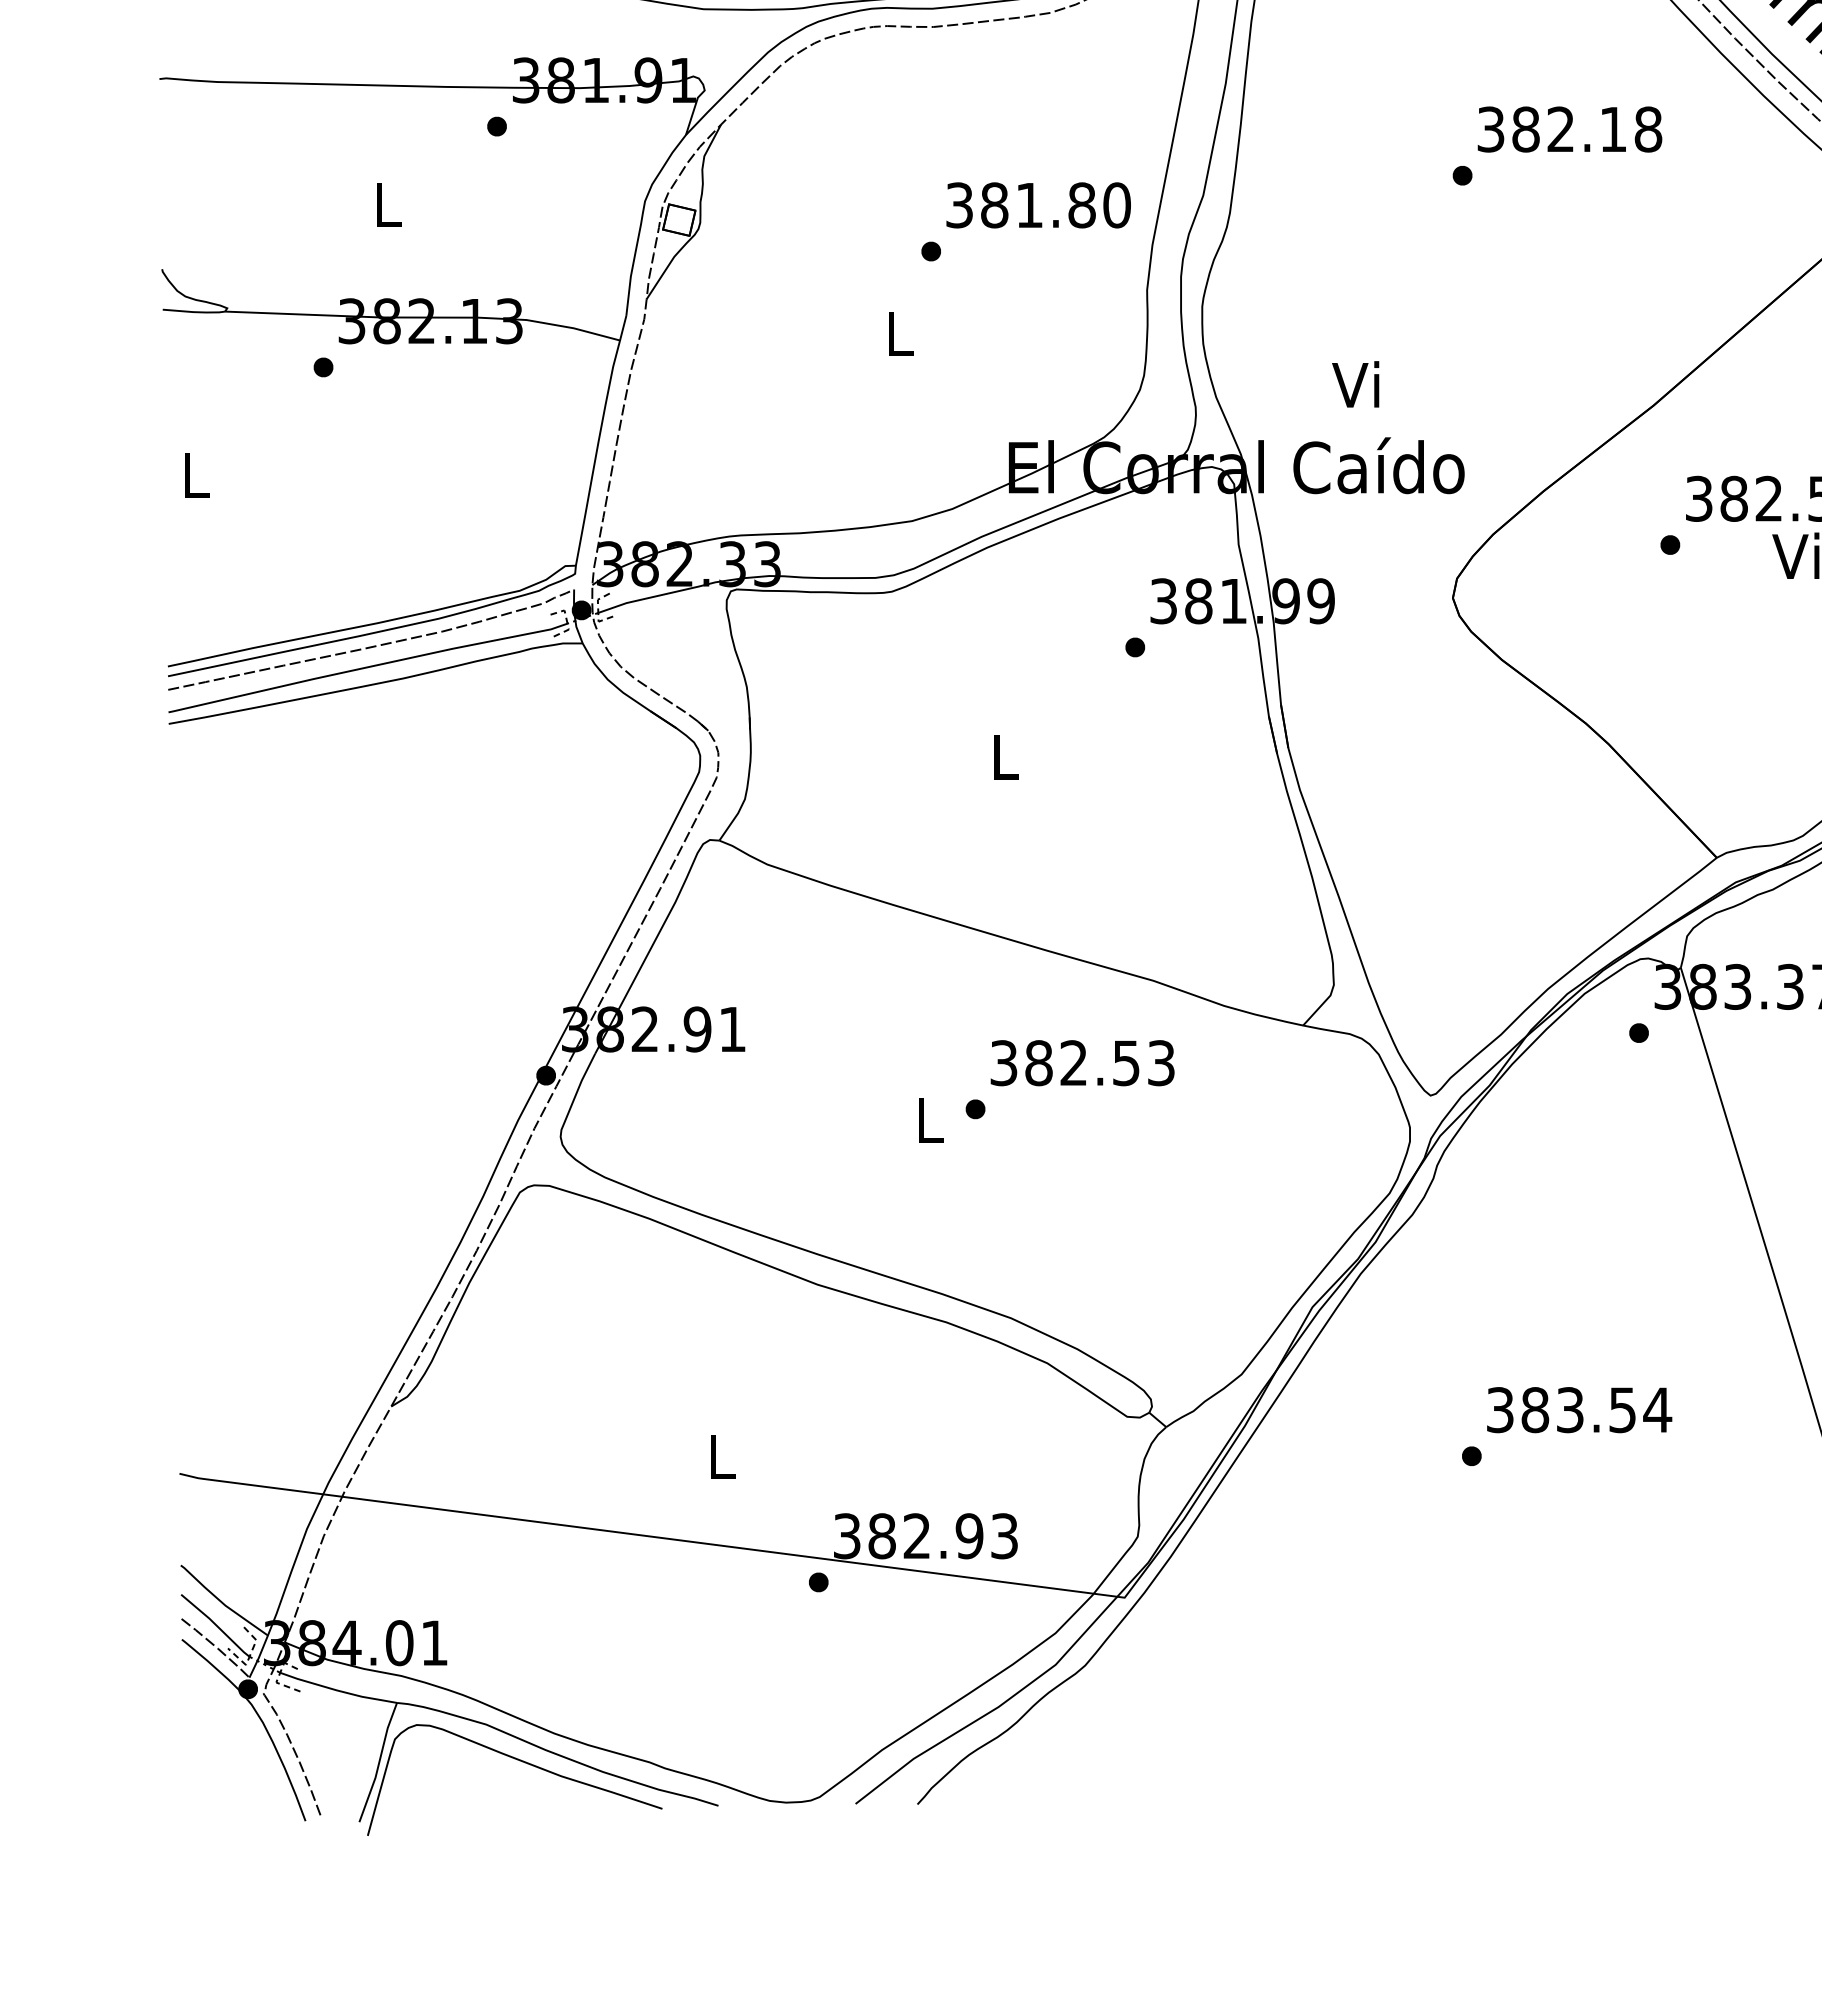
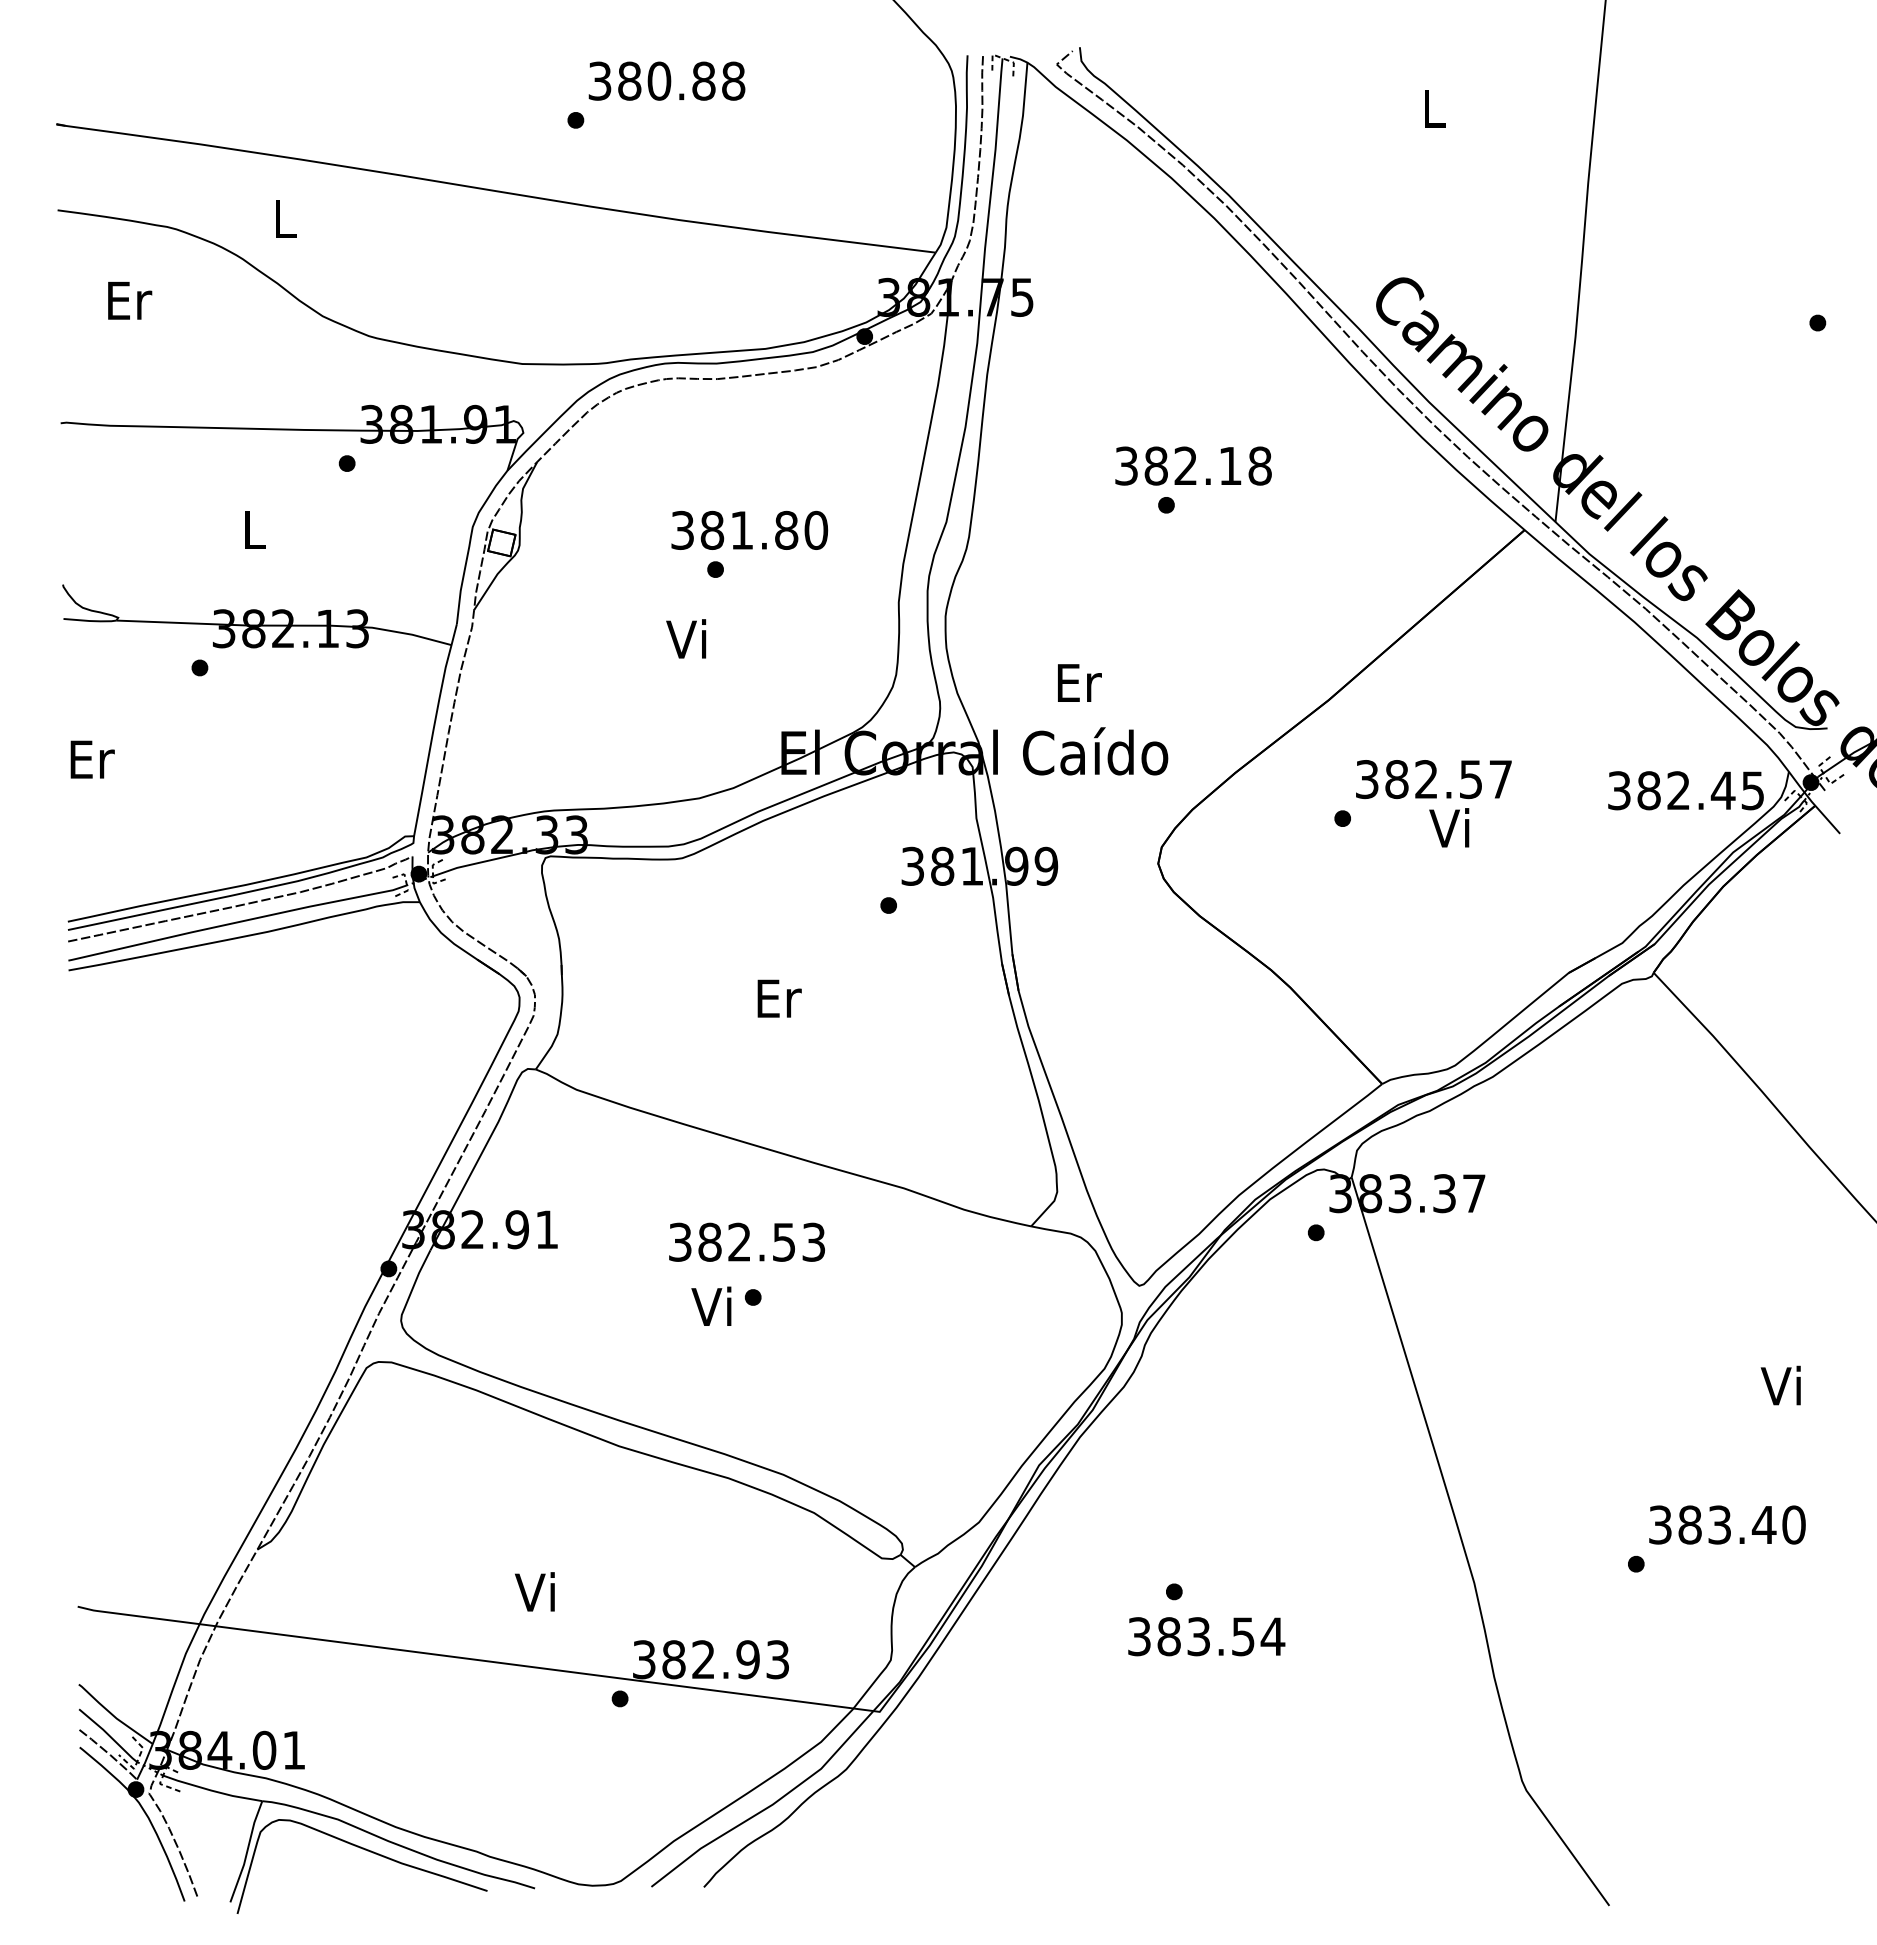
text: (1569, 128) -> (1193, 465), moved
text: (1038, 204) -> (749, 529), moved
text: (896, 332) -> (686, 638), L -> Vi
text: (1358, 383) -> (1078, 681), Vi -> Er
text: (196, 475) -> (92, 759), L -> Er
text: (1006, 756) -> (779, 998), L -> Er
text: (1081, 1062) -> (746, 1241), moved
text: (926, 1118) -> (711, 1305), L -> Vi
text: (1579, 1409) -> (1206, 1636), moved
text: (717, 1455) -> (534, 1591), L -> Vi

